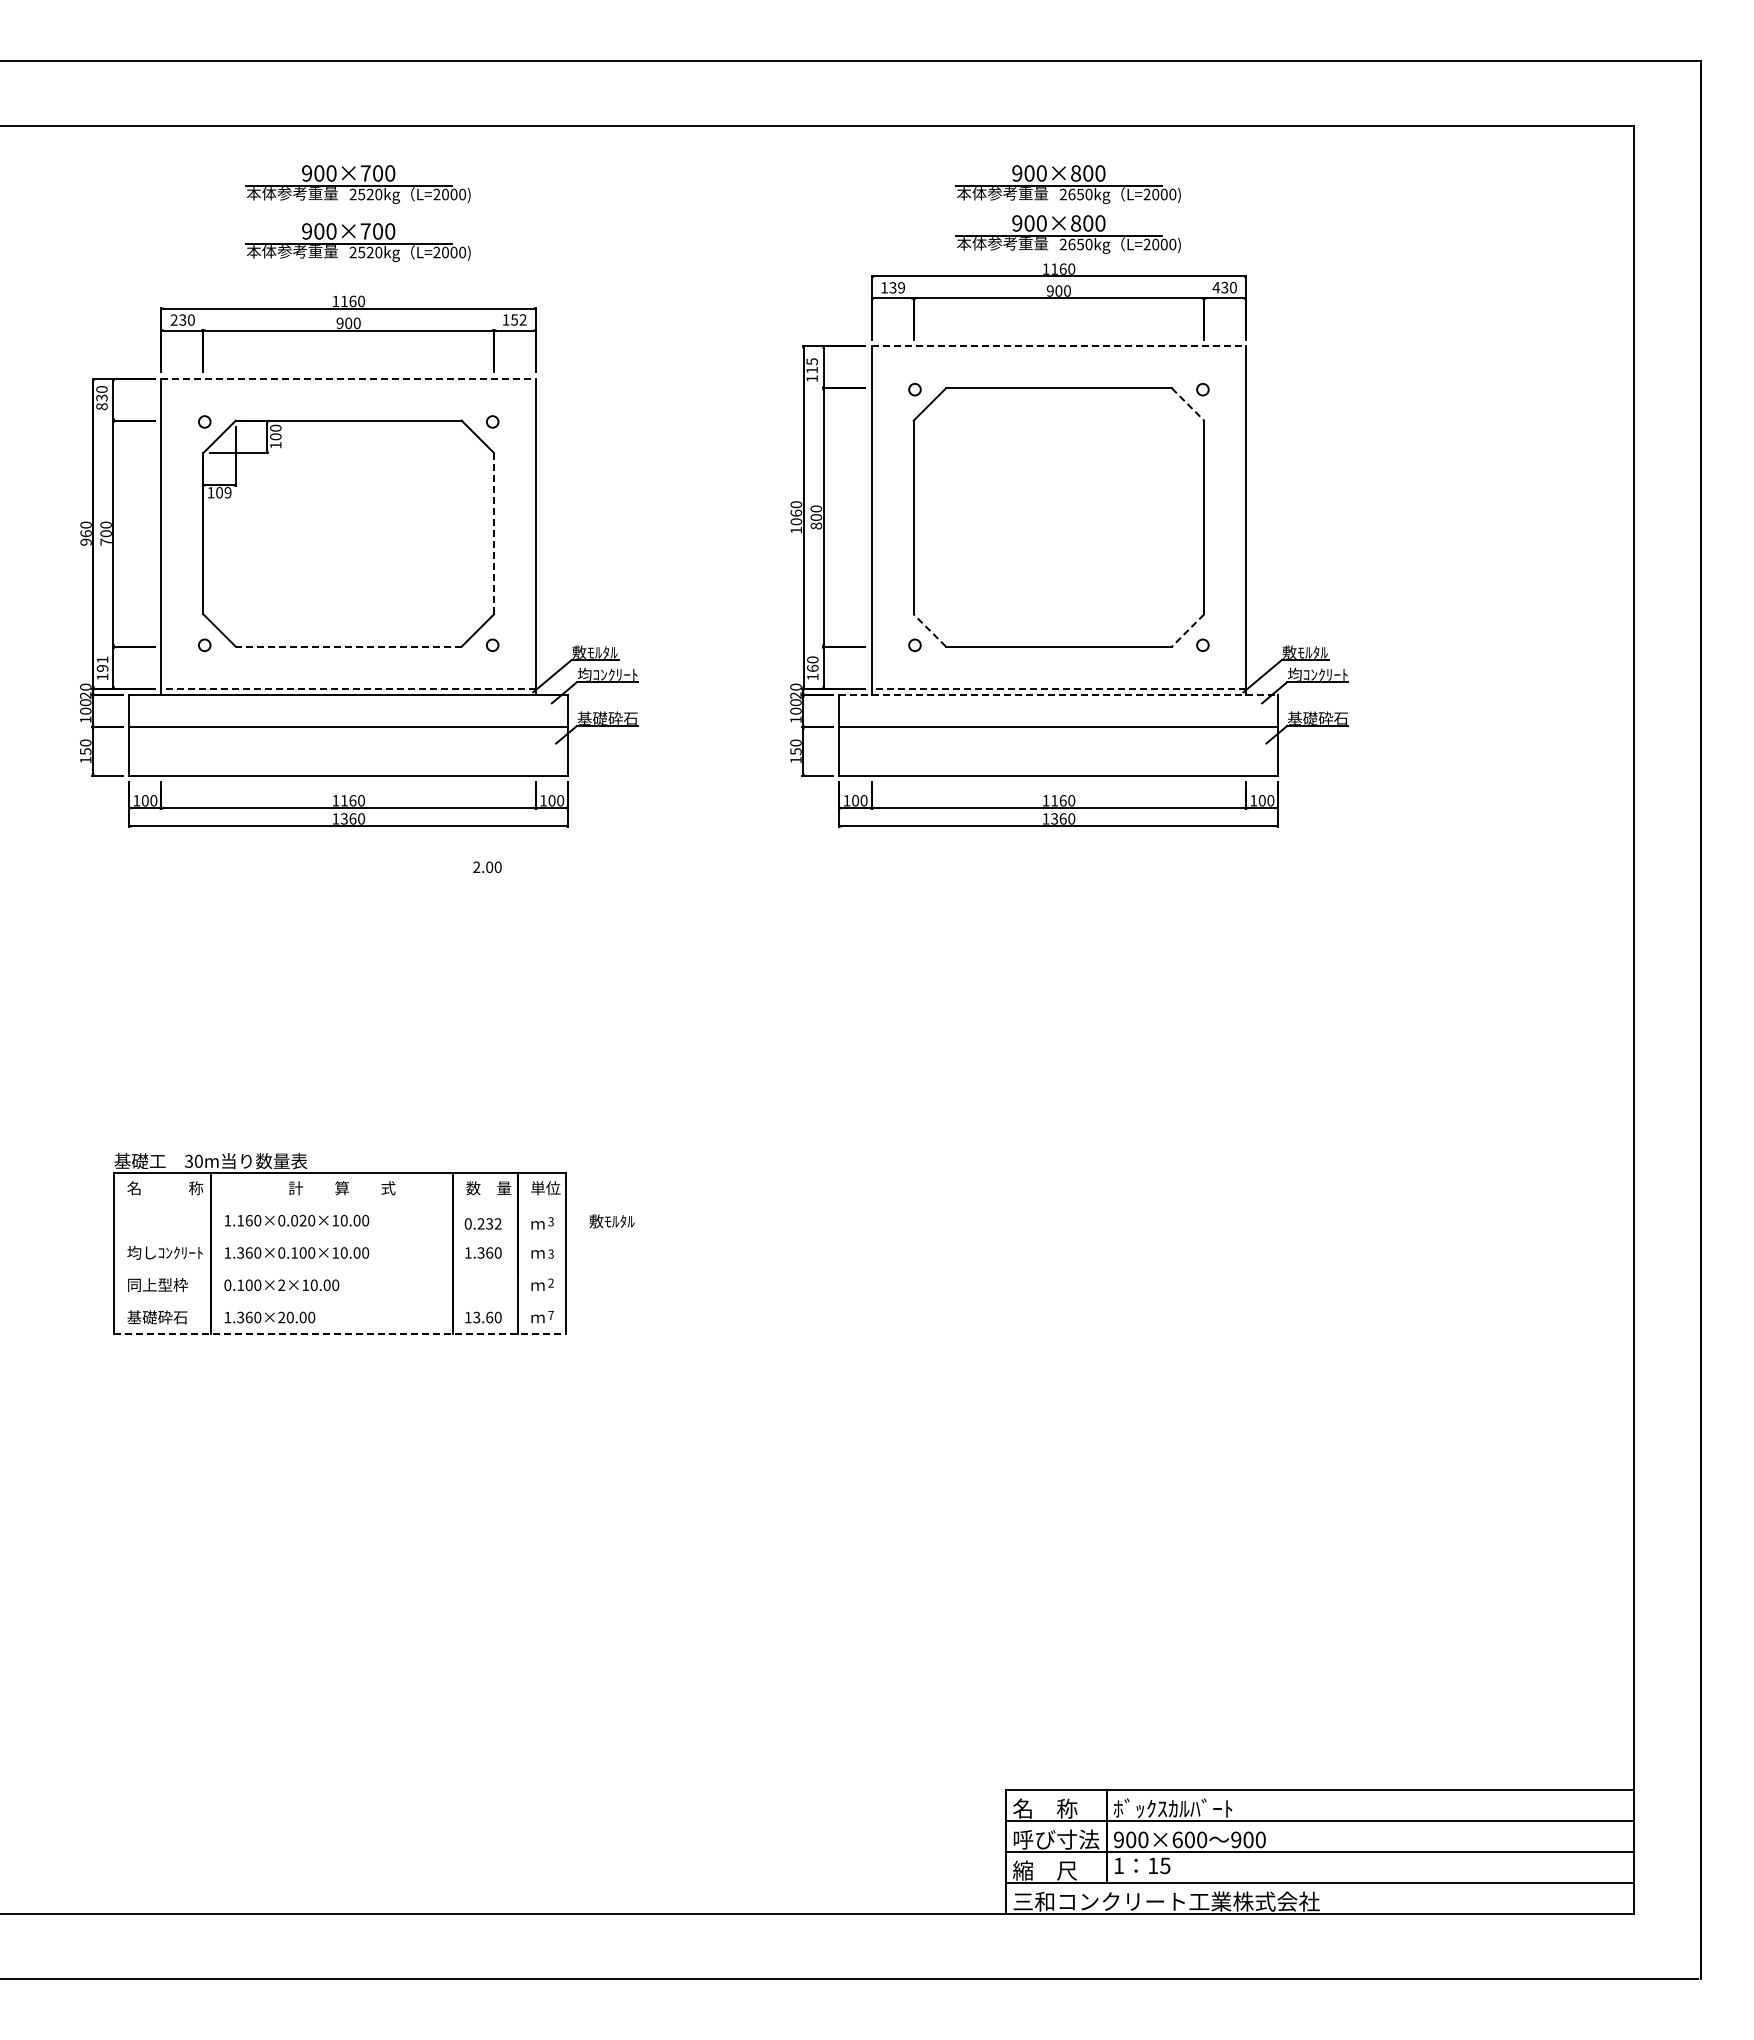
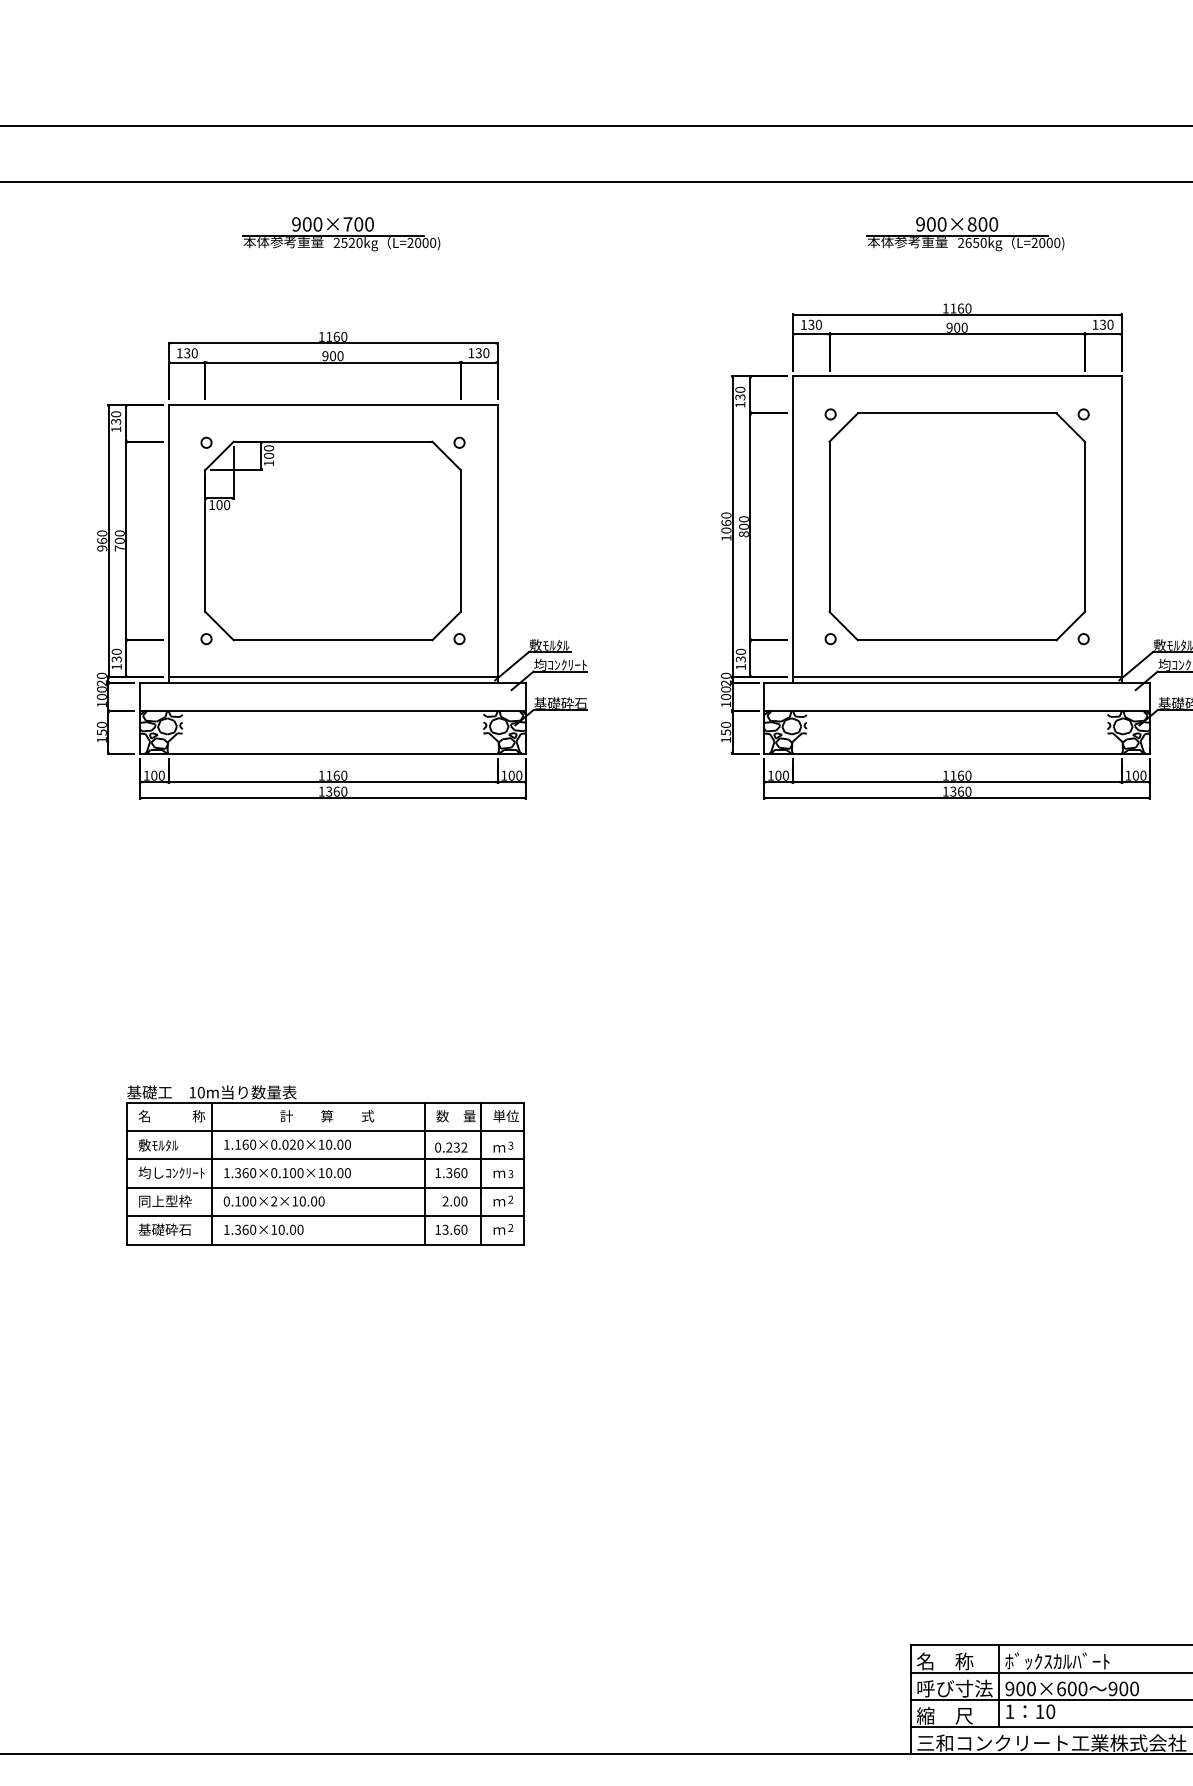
part: (1067, 234) -> (964, 278), removed
part: (357, 242) -> (340, 285), removed
text: (901, 287) -> (818, 324), 139 -> 130
text: (1216, 287) -> (1095, 324), 430 -> 130
text: (173, 319) -> (179, 352), 230 -> 130
text: (518, 319) -> (482, 352), 152 -> 130
line: (1059, 346) -> (957, 376), dashed -> solid
text: (811, 365) -> (739, 393), 115 -> 130
line: (349, 378) -> (333, 404), dashed -> solid
line: (1188, 404) -> (1071, 427), dashed -> solid
text: (101, 406) -> (115, 429), 830 -> 130
text: (227, 492) -> (226, 504), 109 -> 100
line: (494, 533) -> (461, 540), dashed -> solid
line: (929, 630) -> (843, 626), dashed -> solid
line: (1188, 630) -> (1071, 626), dashed -> solid
line: (348, 646) -> (332, 640), dashed -> solid
text: (102, 663) -> (116, 655), 191 -> 130
text: (812, 667) -> (740, 658), 160 -> 130
line: (348, 688) -> (332, 677), dashed -> solid
line: (1058, 688) -> (956, 677), dashed -> solid
line: (1058, 695) -> (956, 683), dashed -> solid
hatch: (153, 751) -> (161, 732), added
hatch: (543, 751) -> (504, 732), added
hatch: (863, 751) -> (785, 732), added
hatch: (1254, 751) -> (1129, 732), added
text: (487, 866) -> (455, 1200), moved
text: (188, 1160) -> (192, 1091), 30m -> 10m
line: (340, 1205) -> (325, 1131), added
text: (611, 1221) -> (157, 1145), moved
line: (340, 1237) -> (325, 1159), added
line: (340, 1269) -> (325, 1187), added
line: (340, 1301) -> (325, 1215), added
text: (550, 1314) -> (510, 1227), 7 -> 2
text: (281, 1317) -> (273, 1229), 1.360×20.00 -> 1.360×10.00
line: (340, 1334) -> (325, 1244), dashed -> solid
text: (1165, 1865) -> (1050, 1711), 15 -> 10

